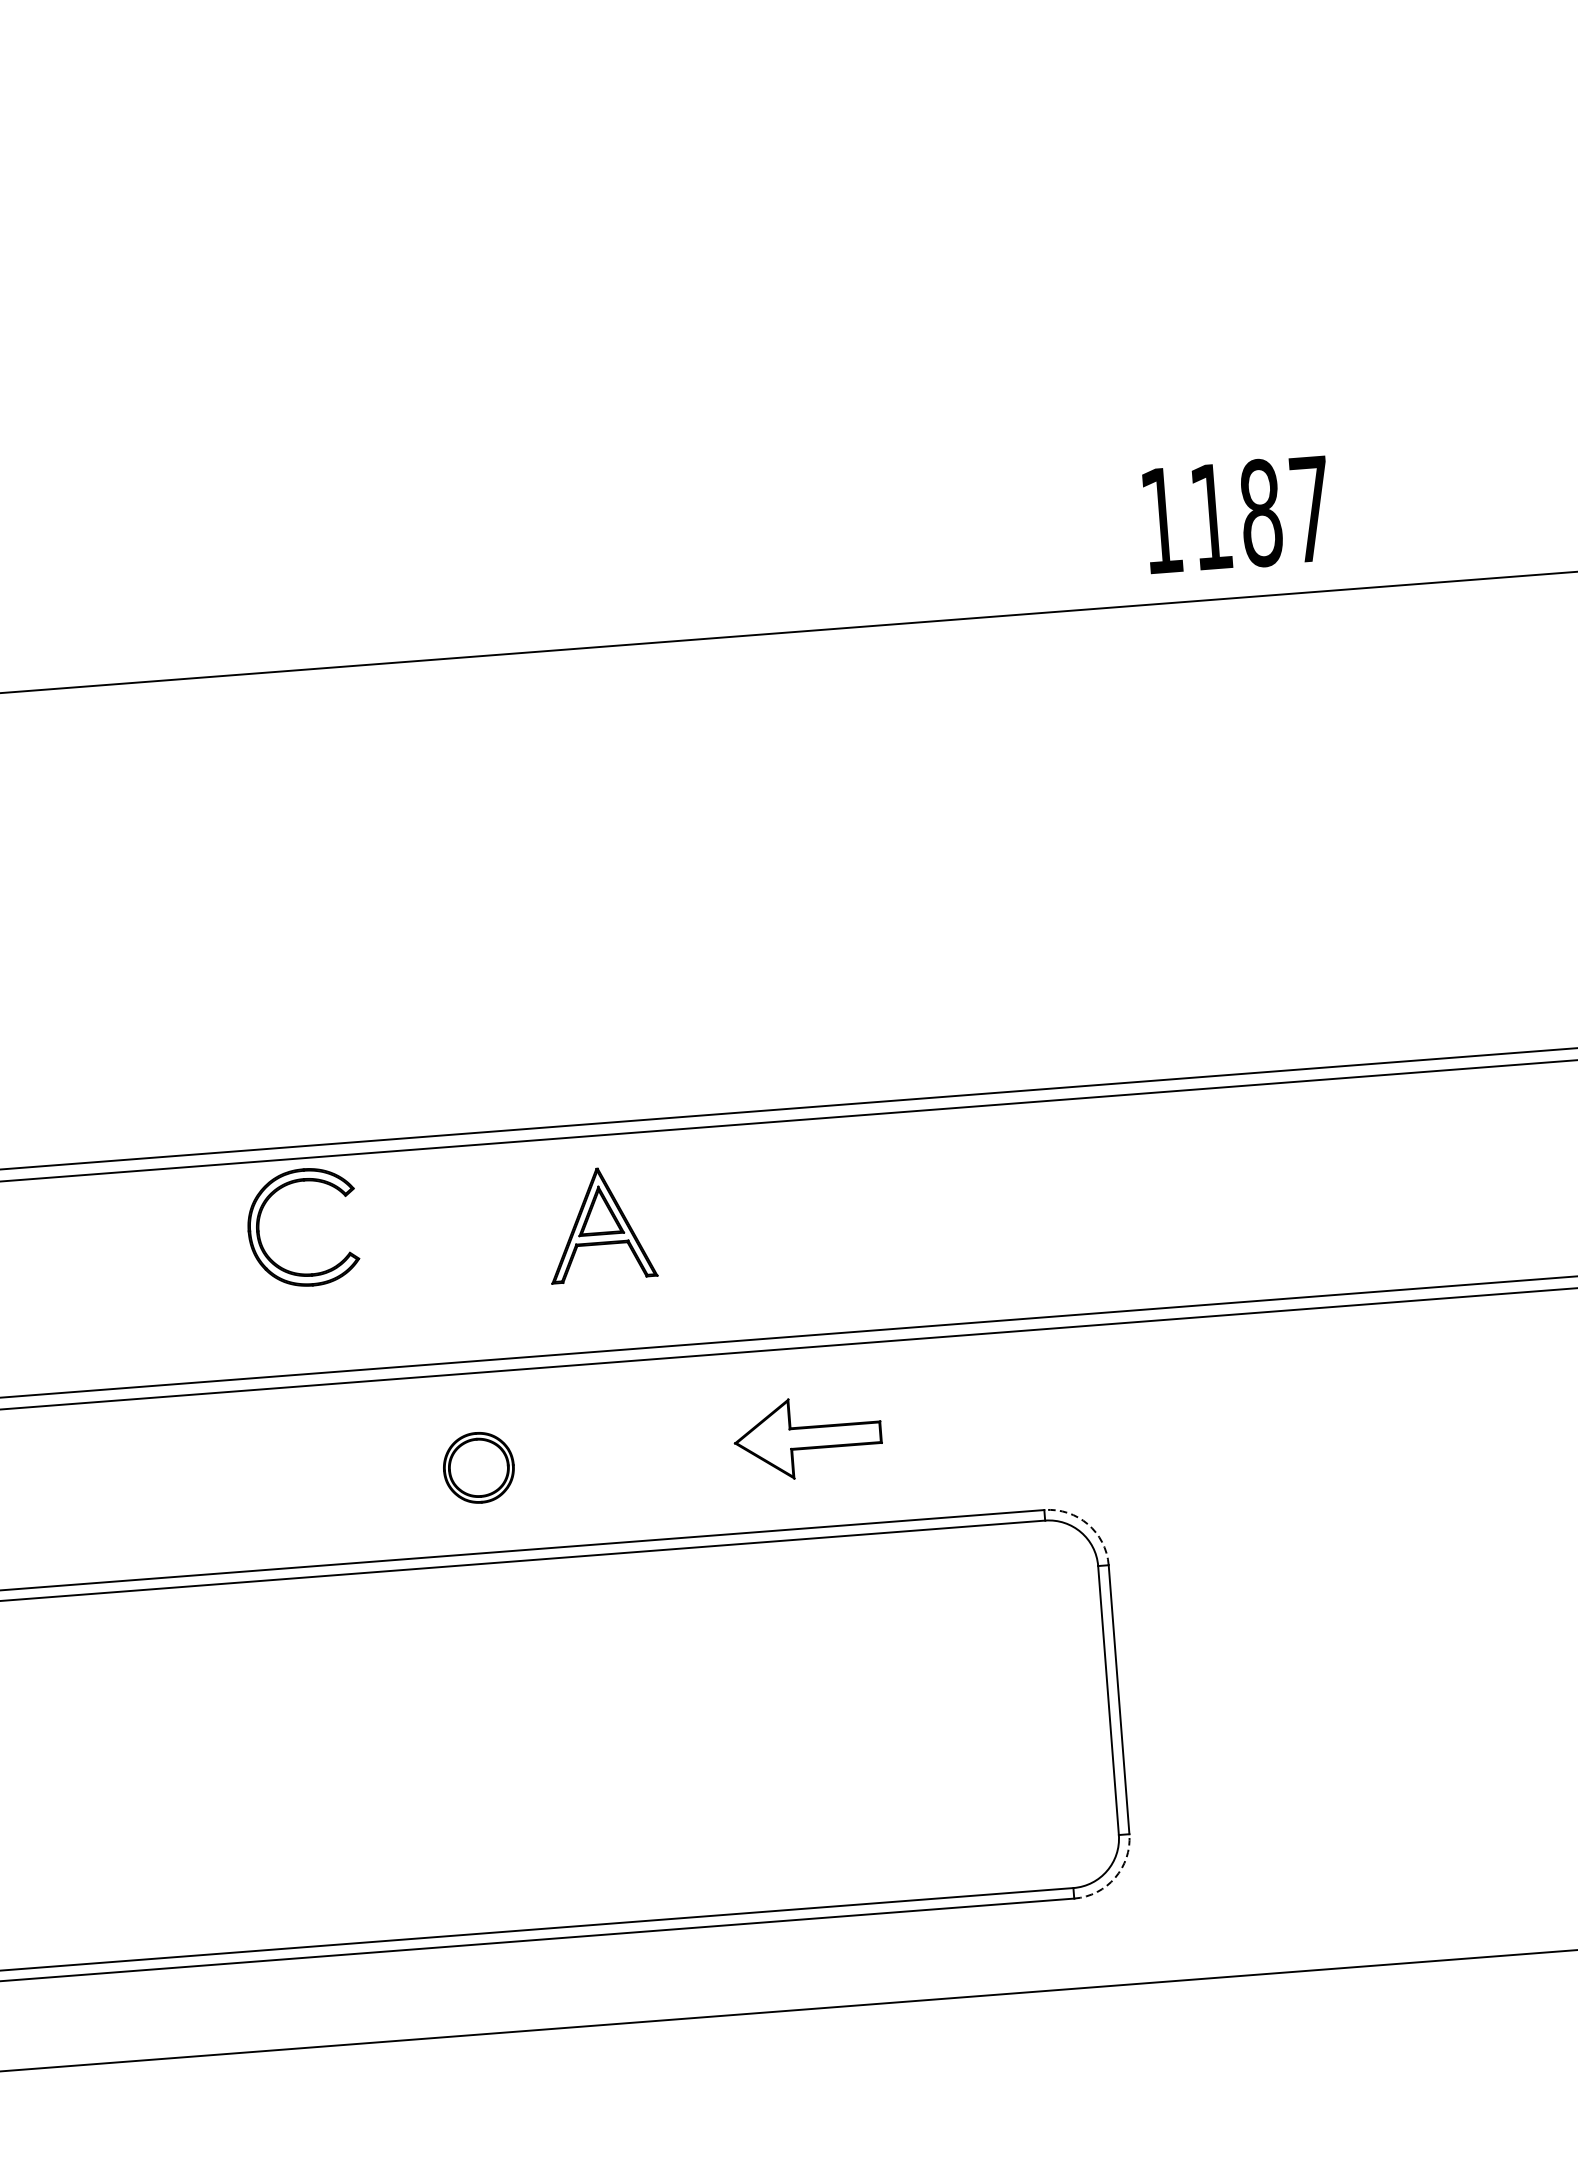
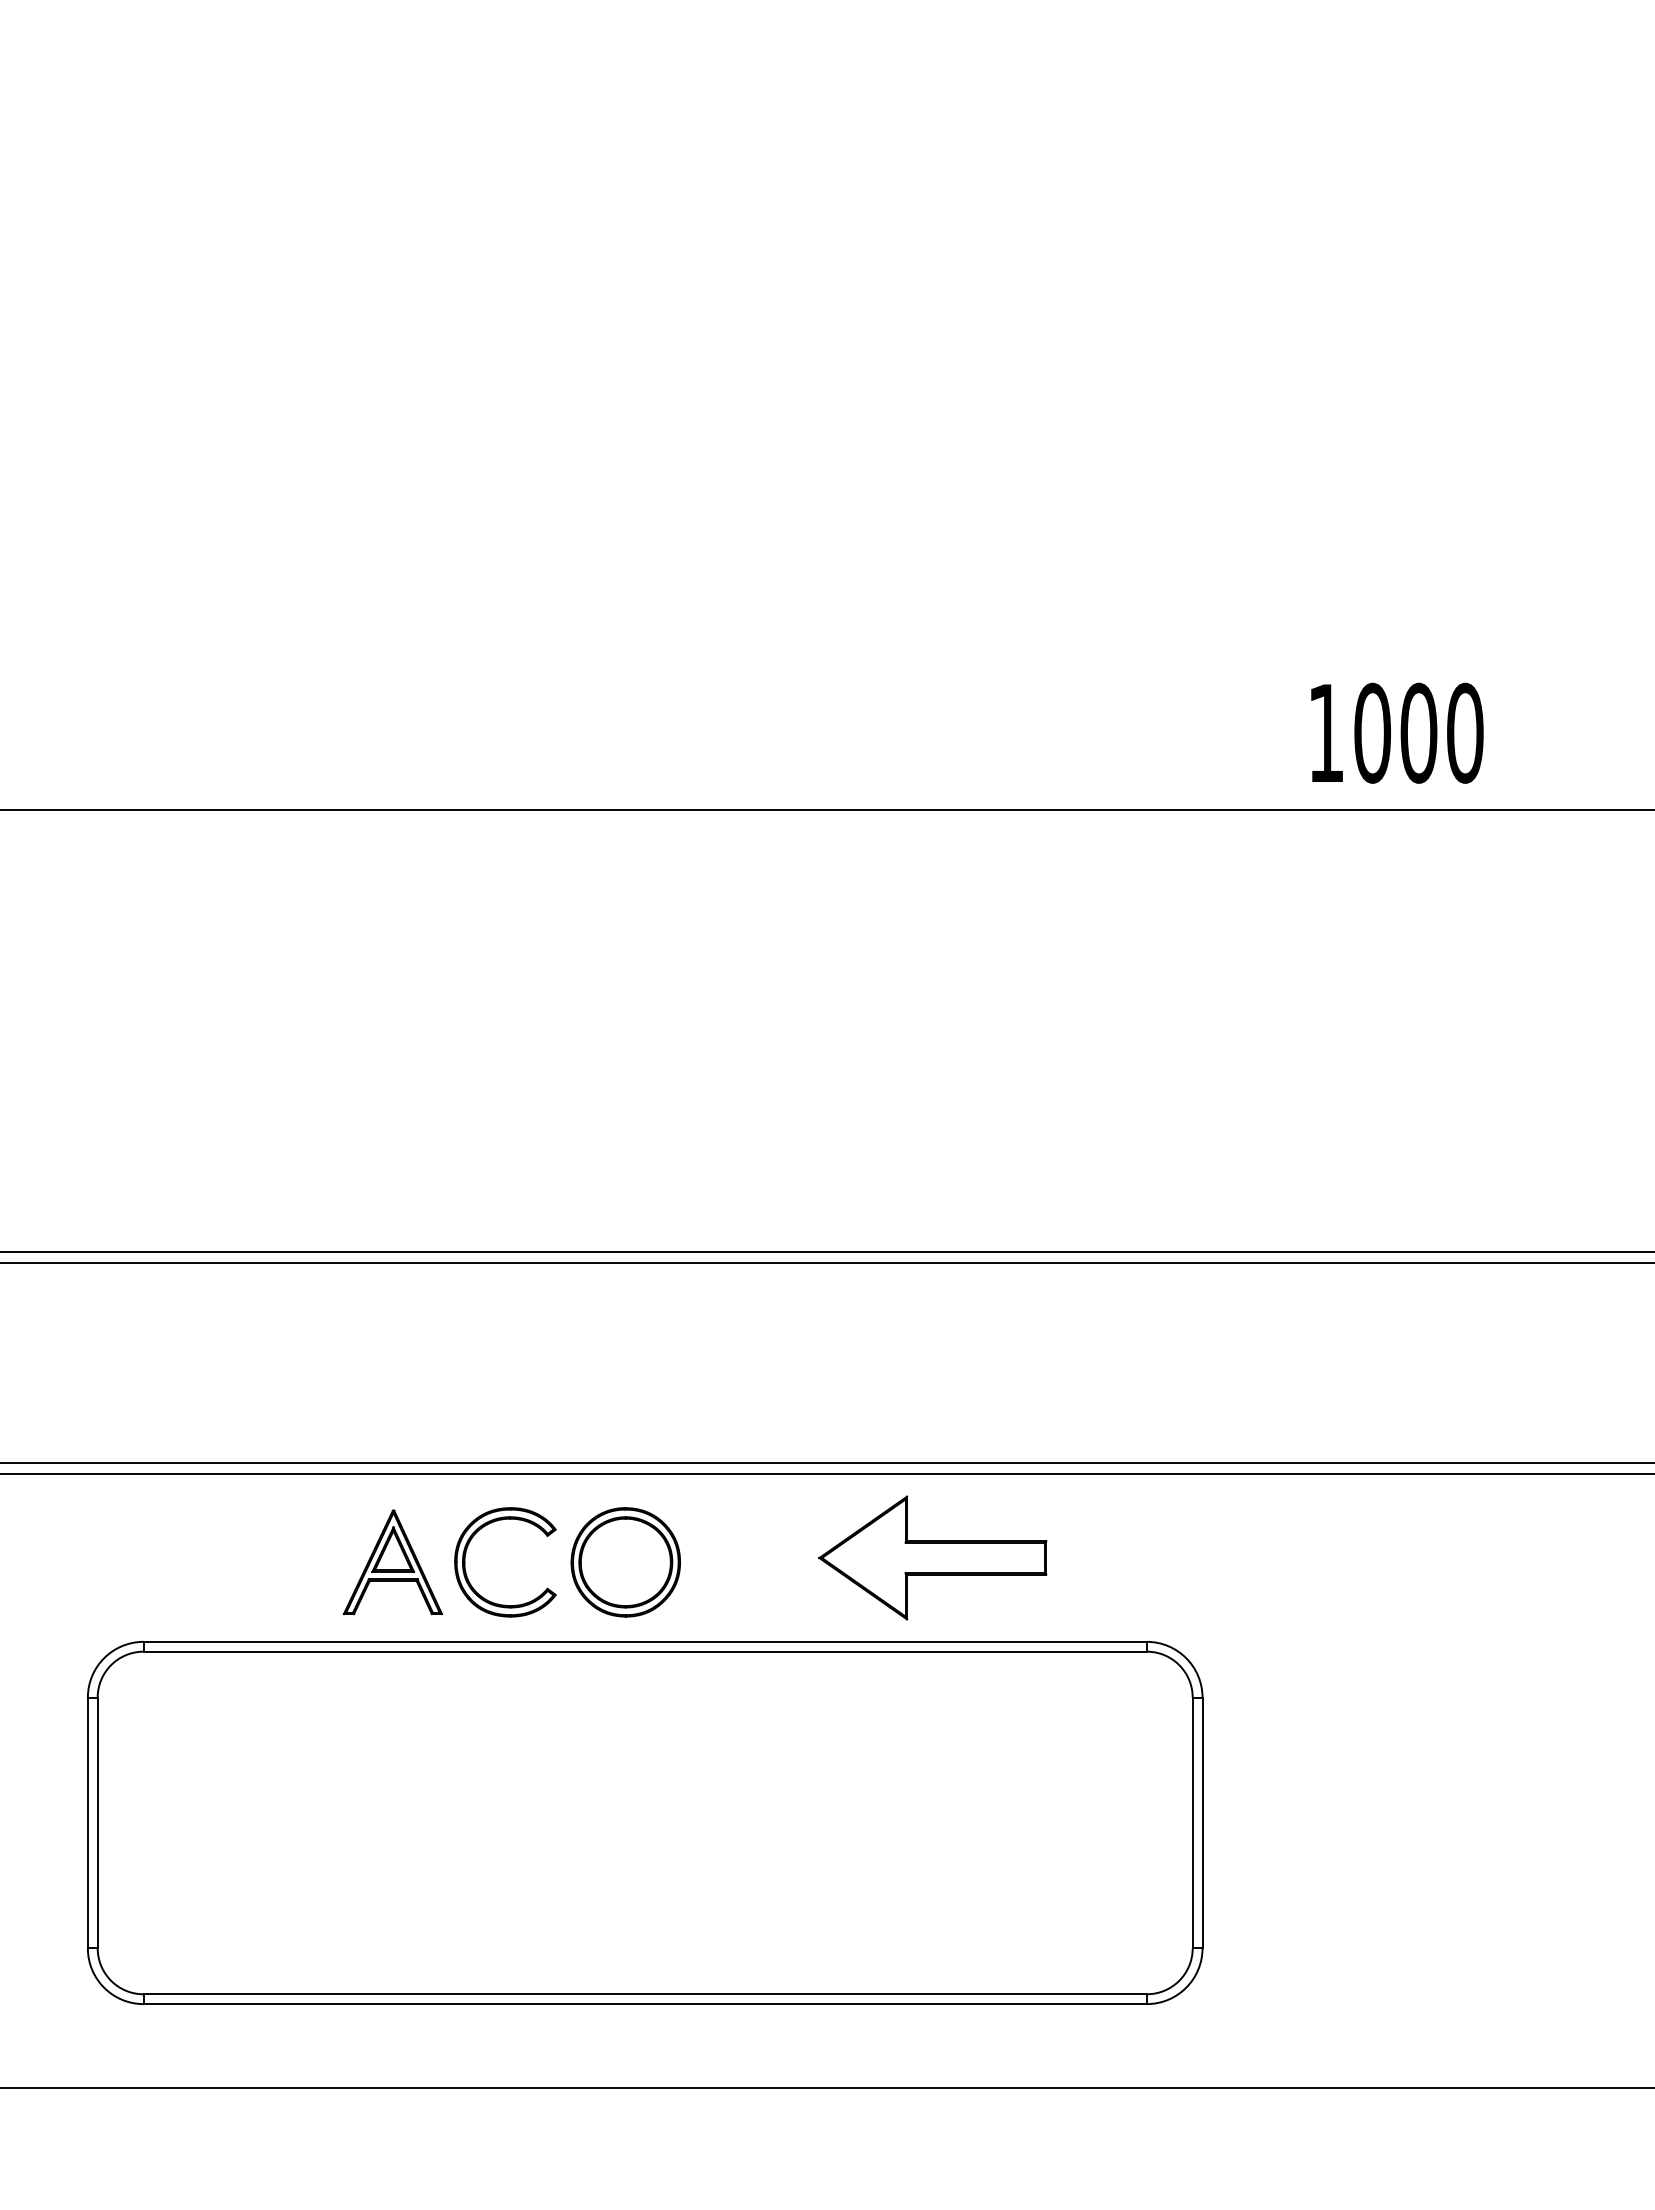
text: (1260, 512) -> (1418, 732), 1187 -> 1000
part: (600, 1224) -> (392, 1562), moved
part: (259, 1231) -> (465, 1562), moved
part: (807, 1437) -> (932, 1557), size x1.67
part: (478, 1467) -> (625, 1562), size x1.67
arc: (1088, 1524) -> (1186, 1658), dashed -> solid
arc: (1115, 1877) -> (1186, 1987), dashed -> solid

